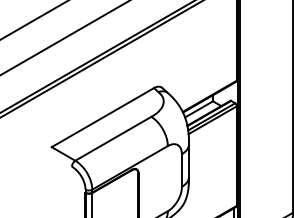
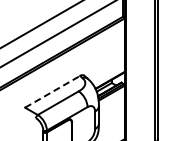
line: (102, 117) -> (52, 91), solid -> dashed

